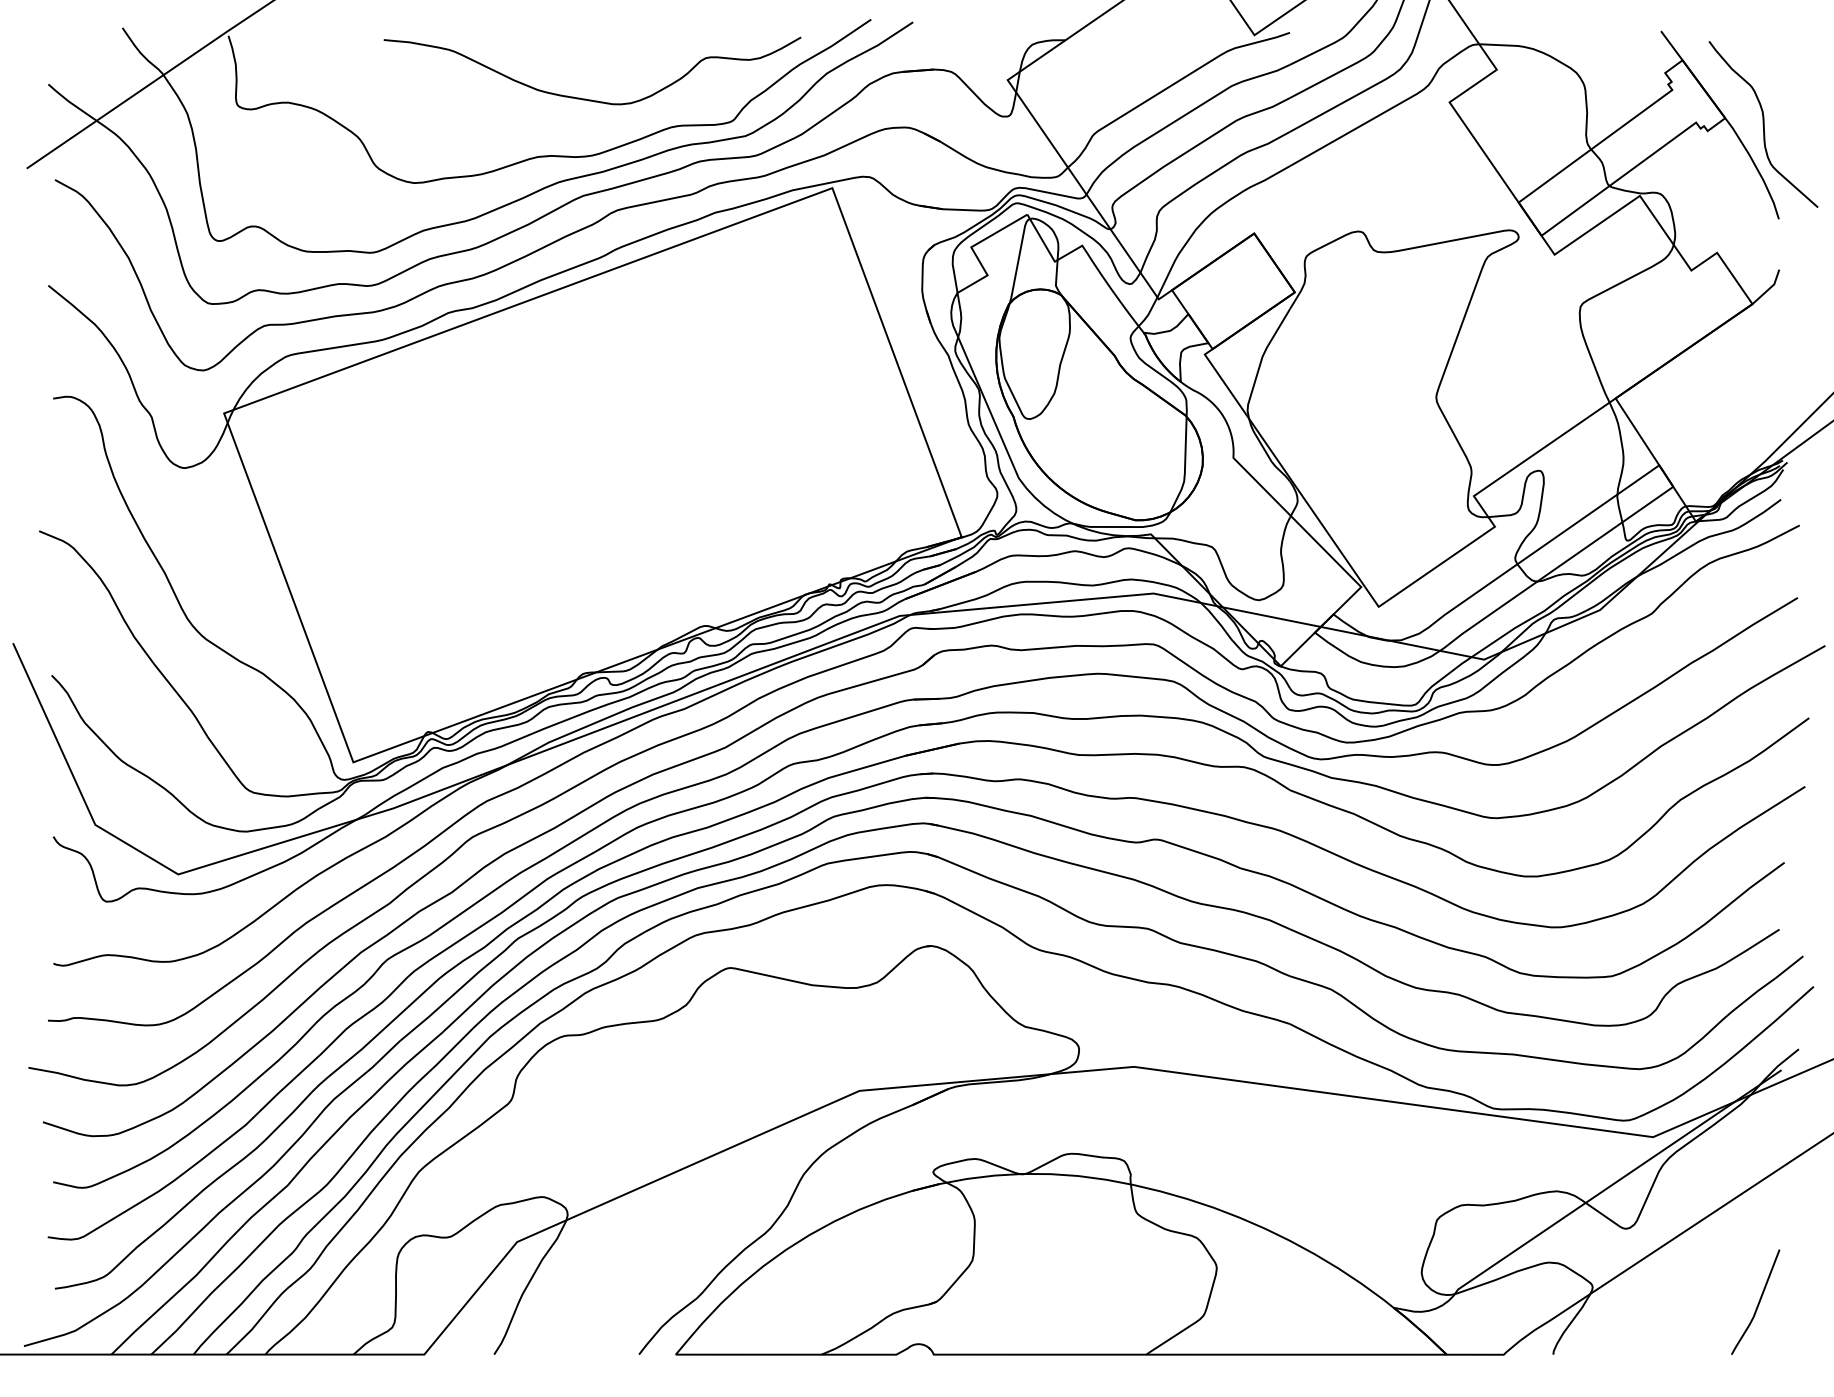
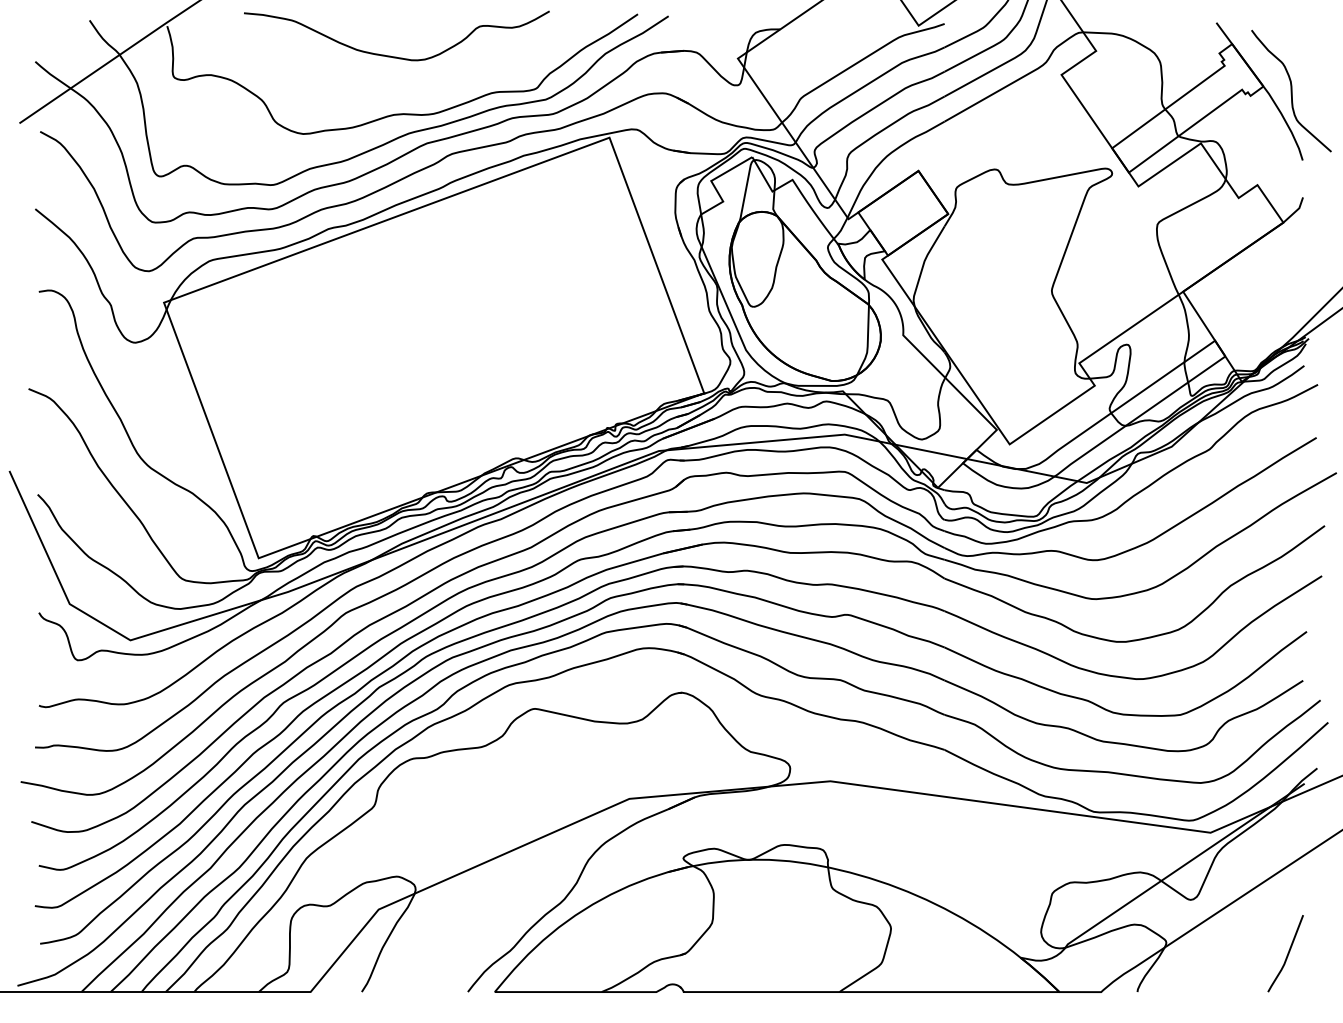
curve: (583, 97) -> (390, 55), moved

